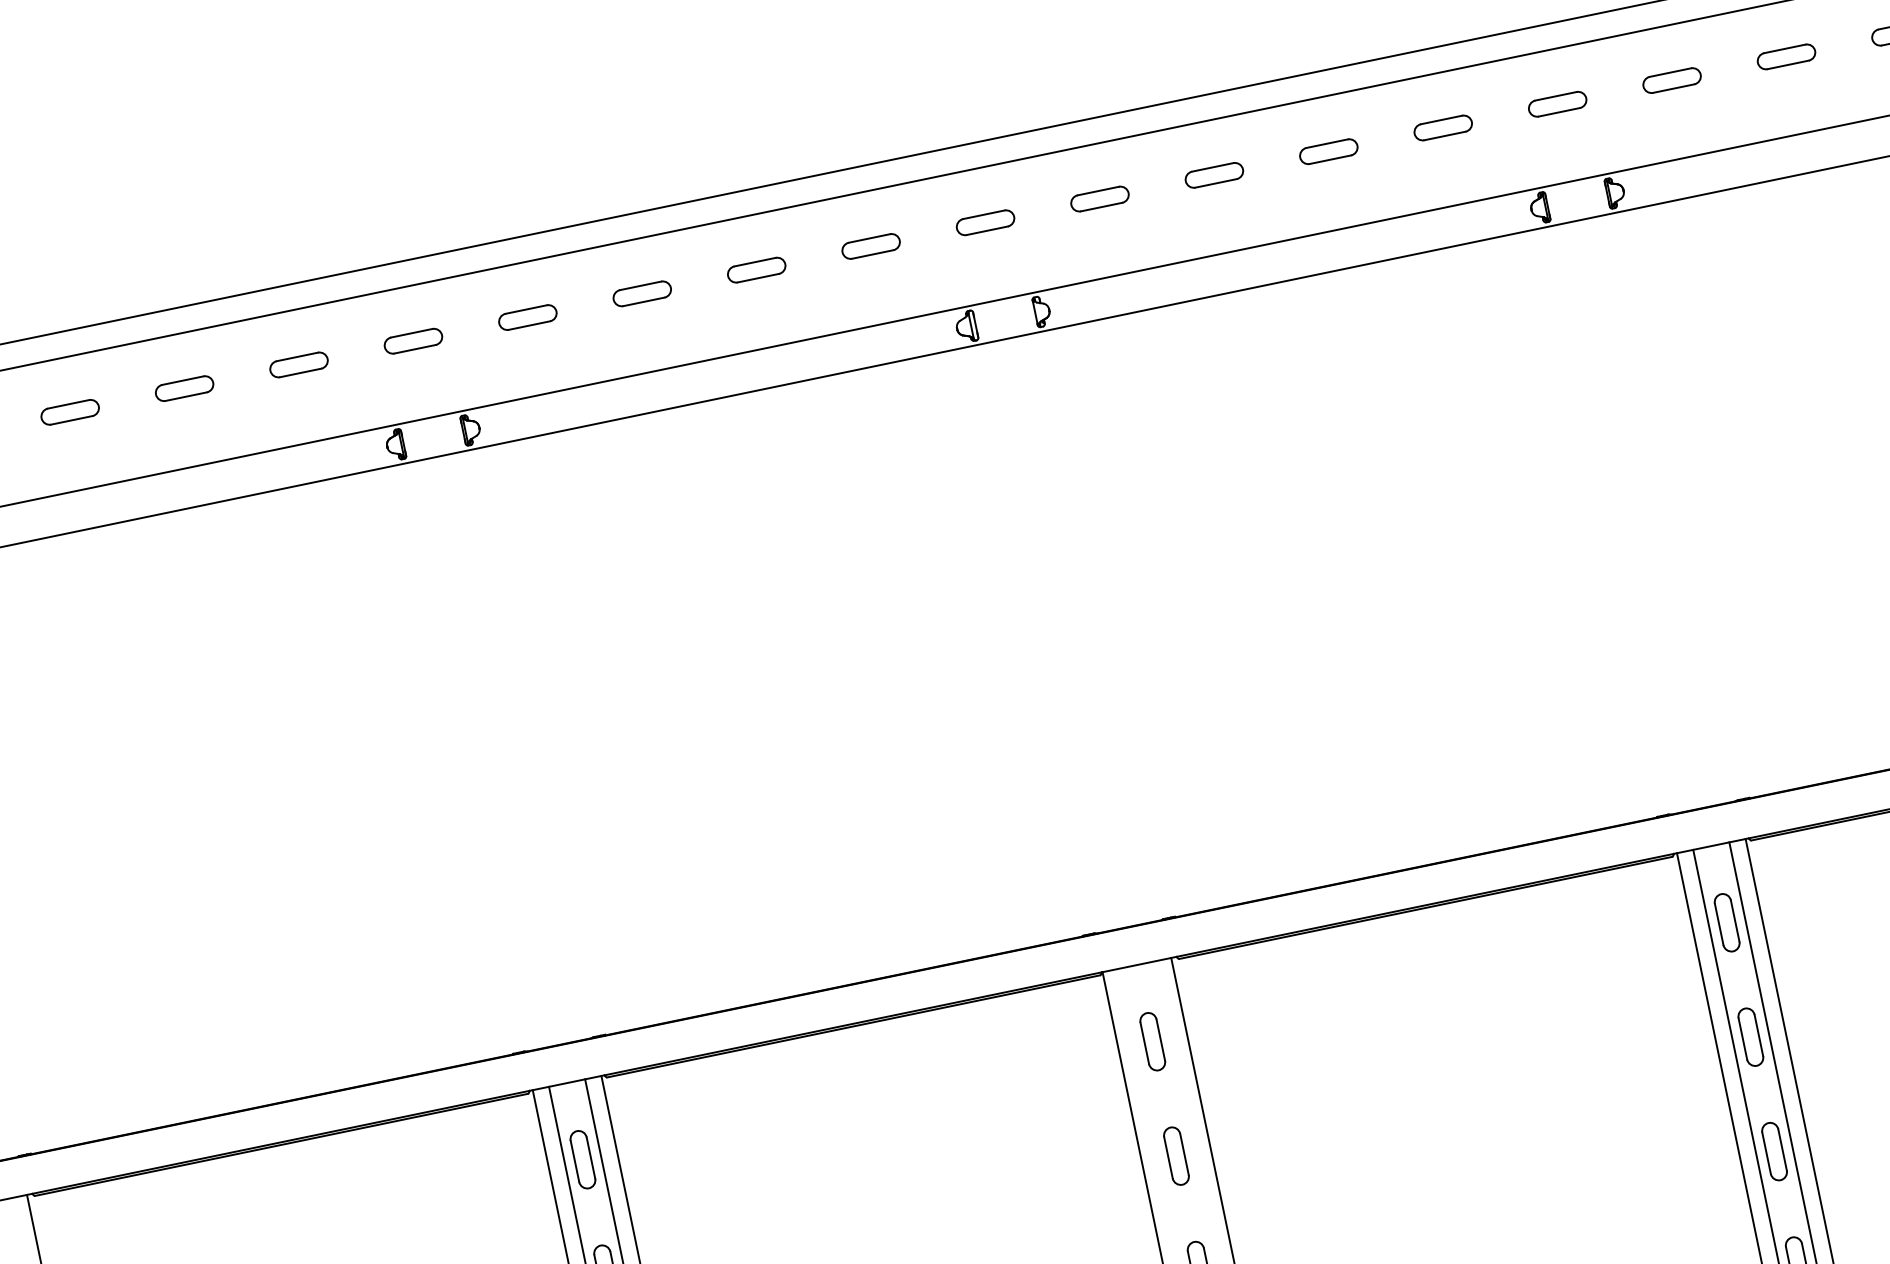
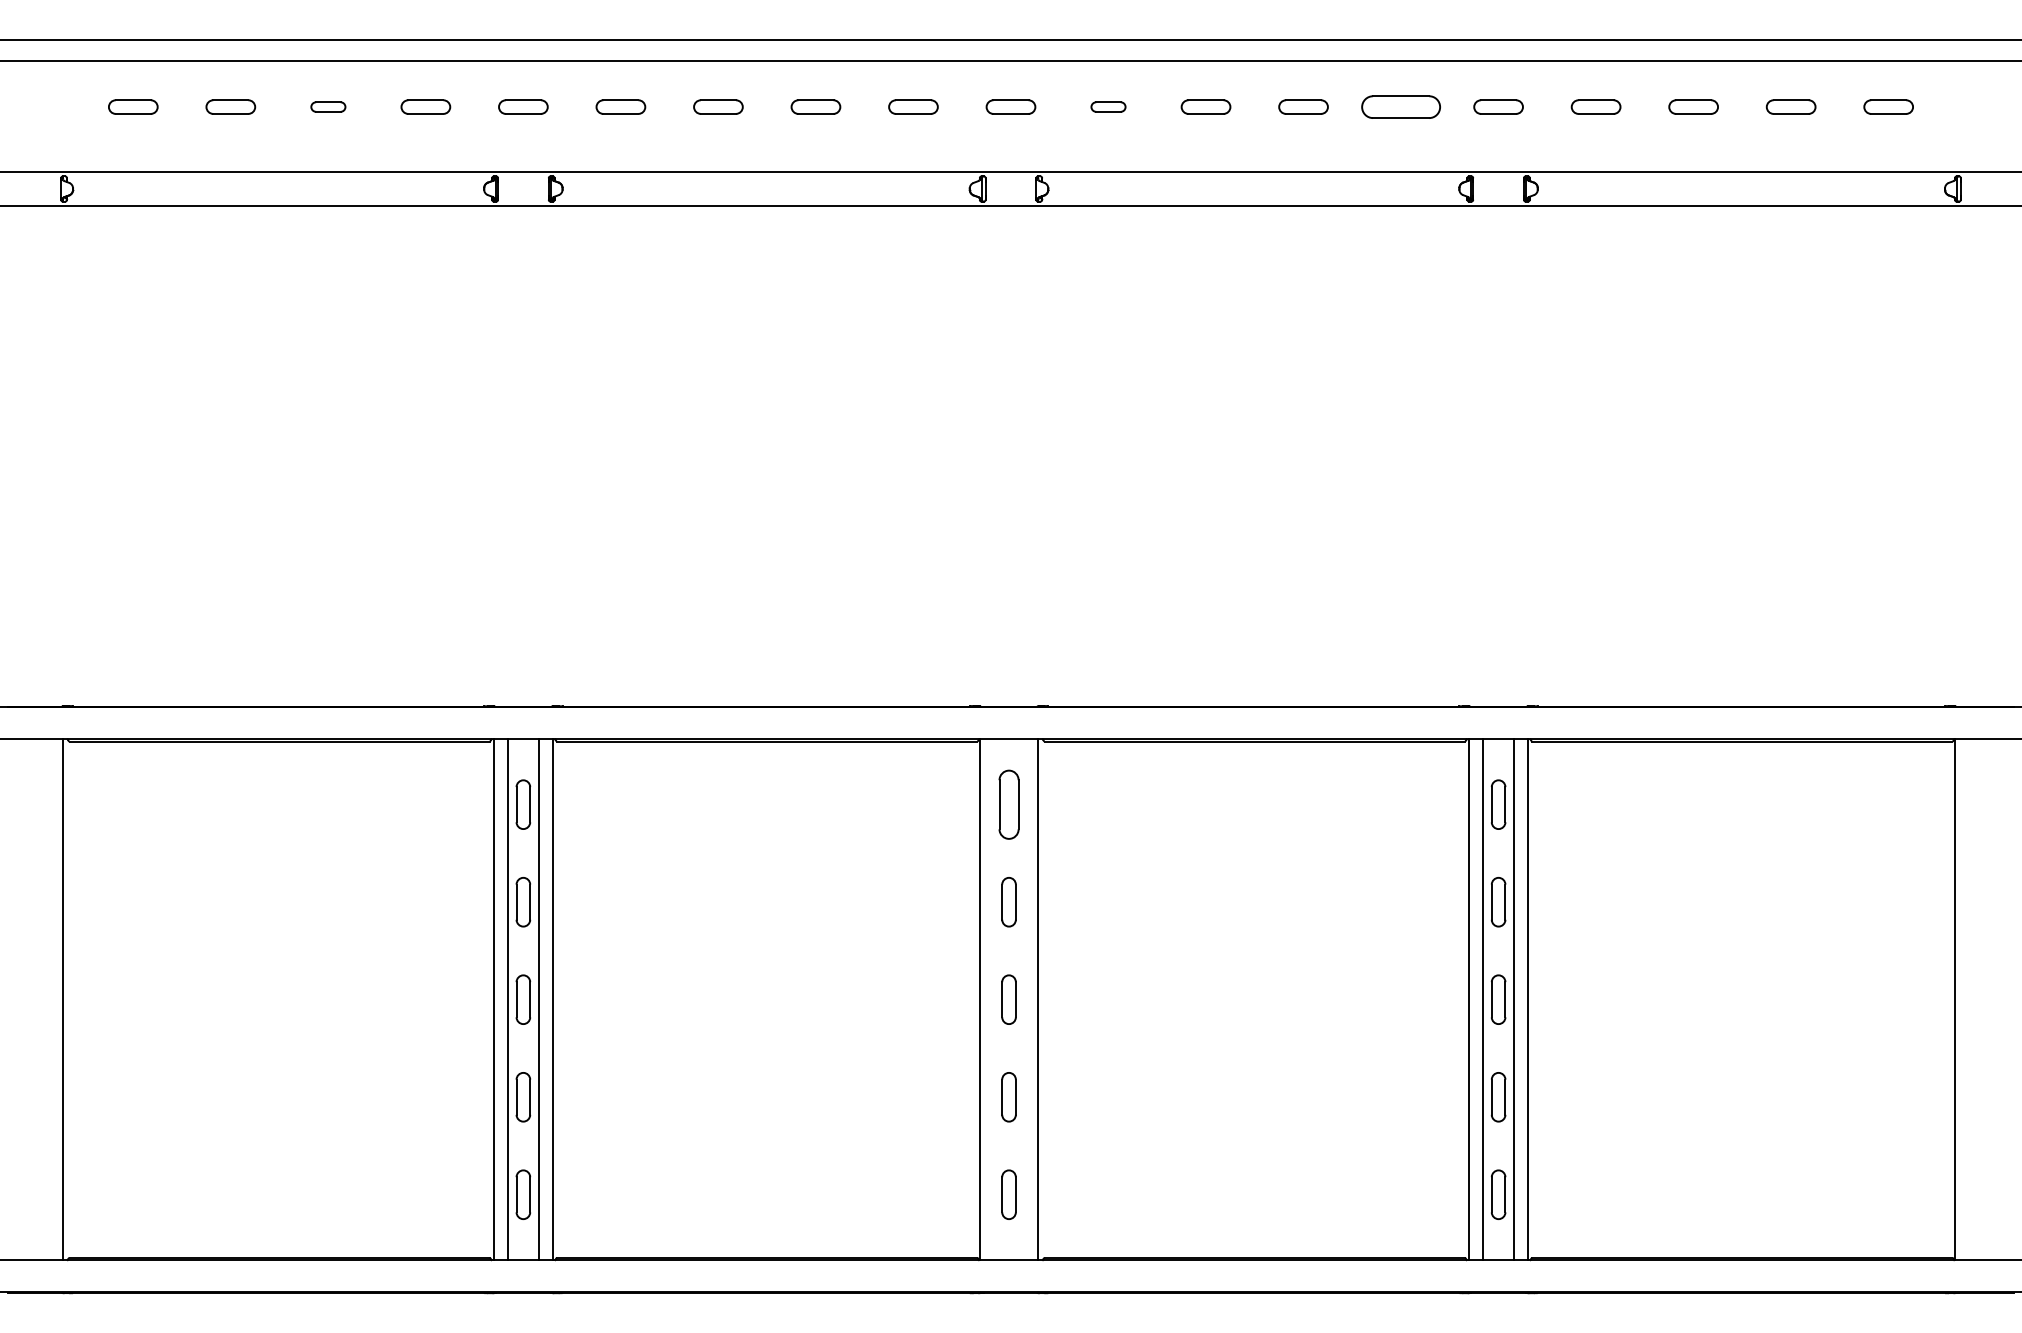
part: (1442, 127) -> (1400, 106), size x1.6
part: (1099, 198) -> (1108, 106), size x0.7
part: (184, 387) -> (328, 106), size x0.7
part: (1152, 1041) -> (1008, 804), size x1.4

